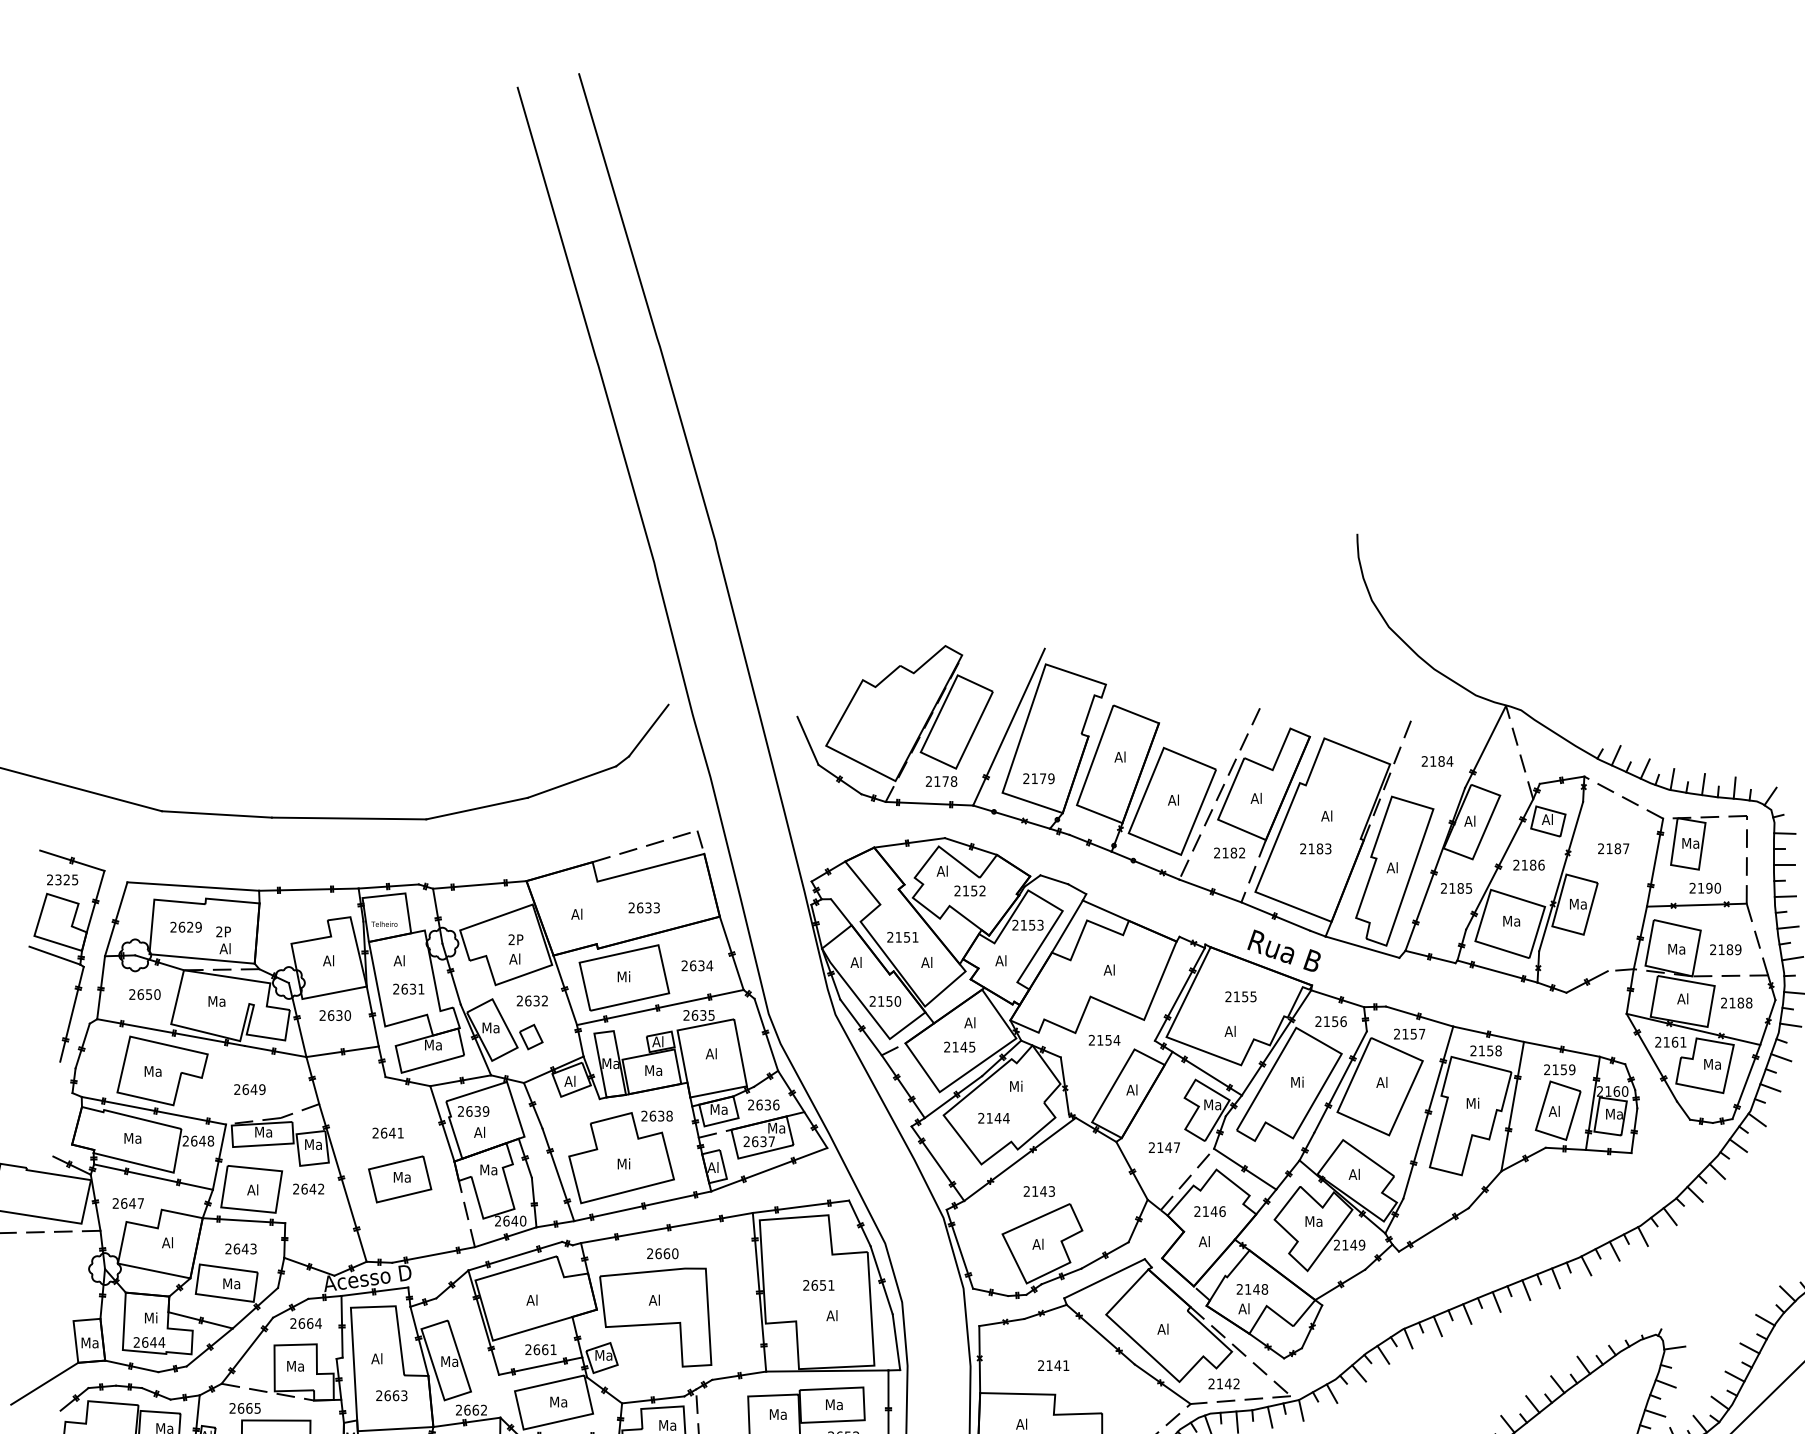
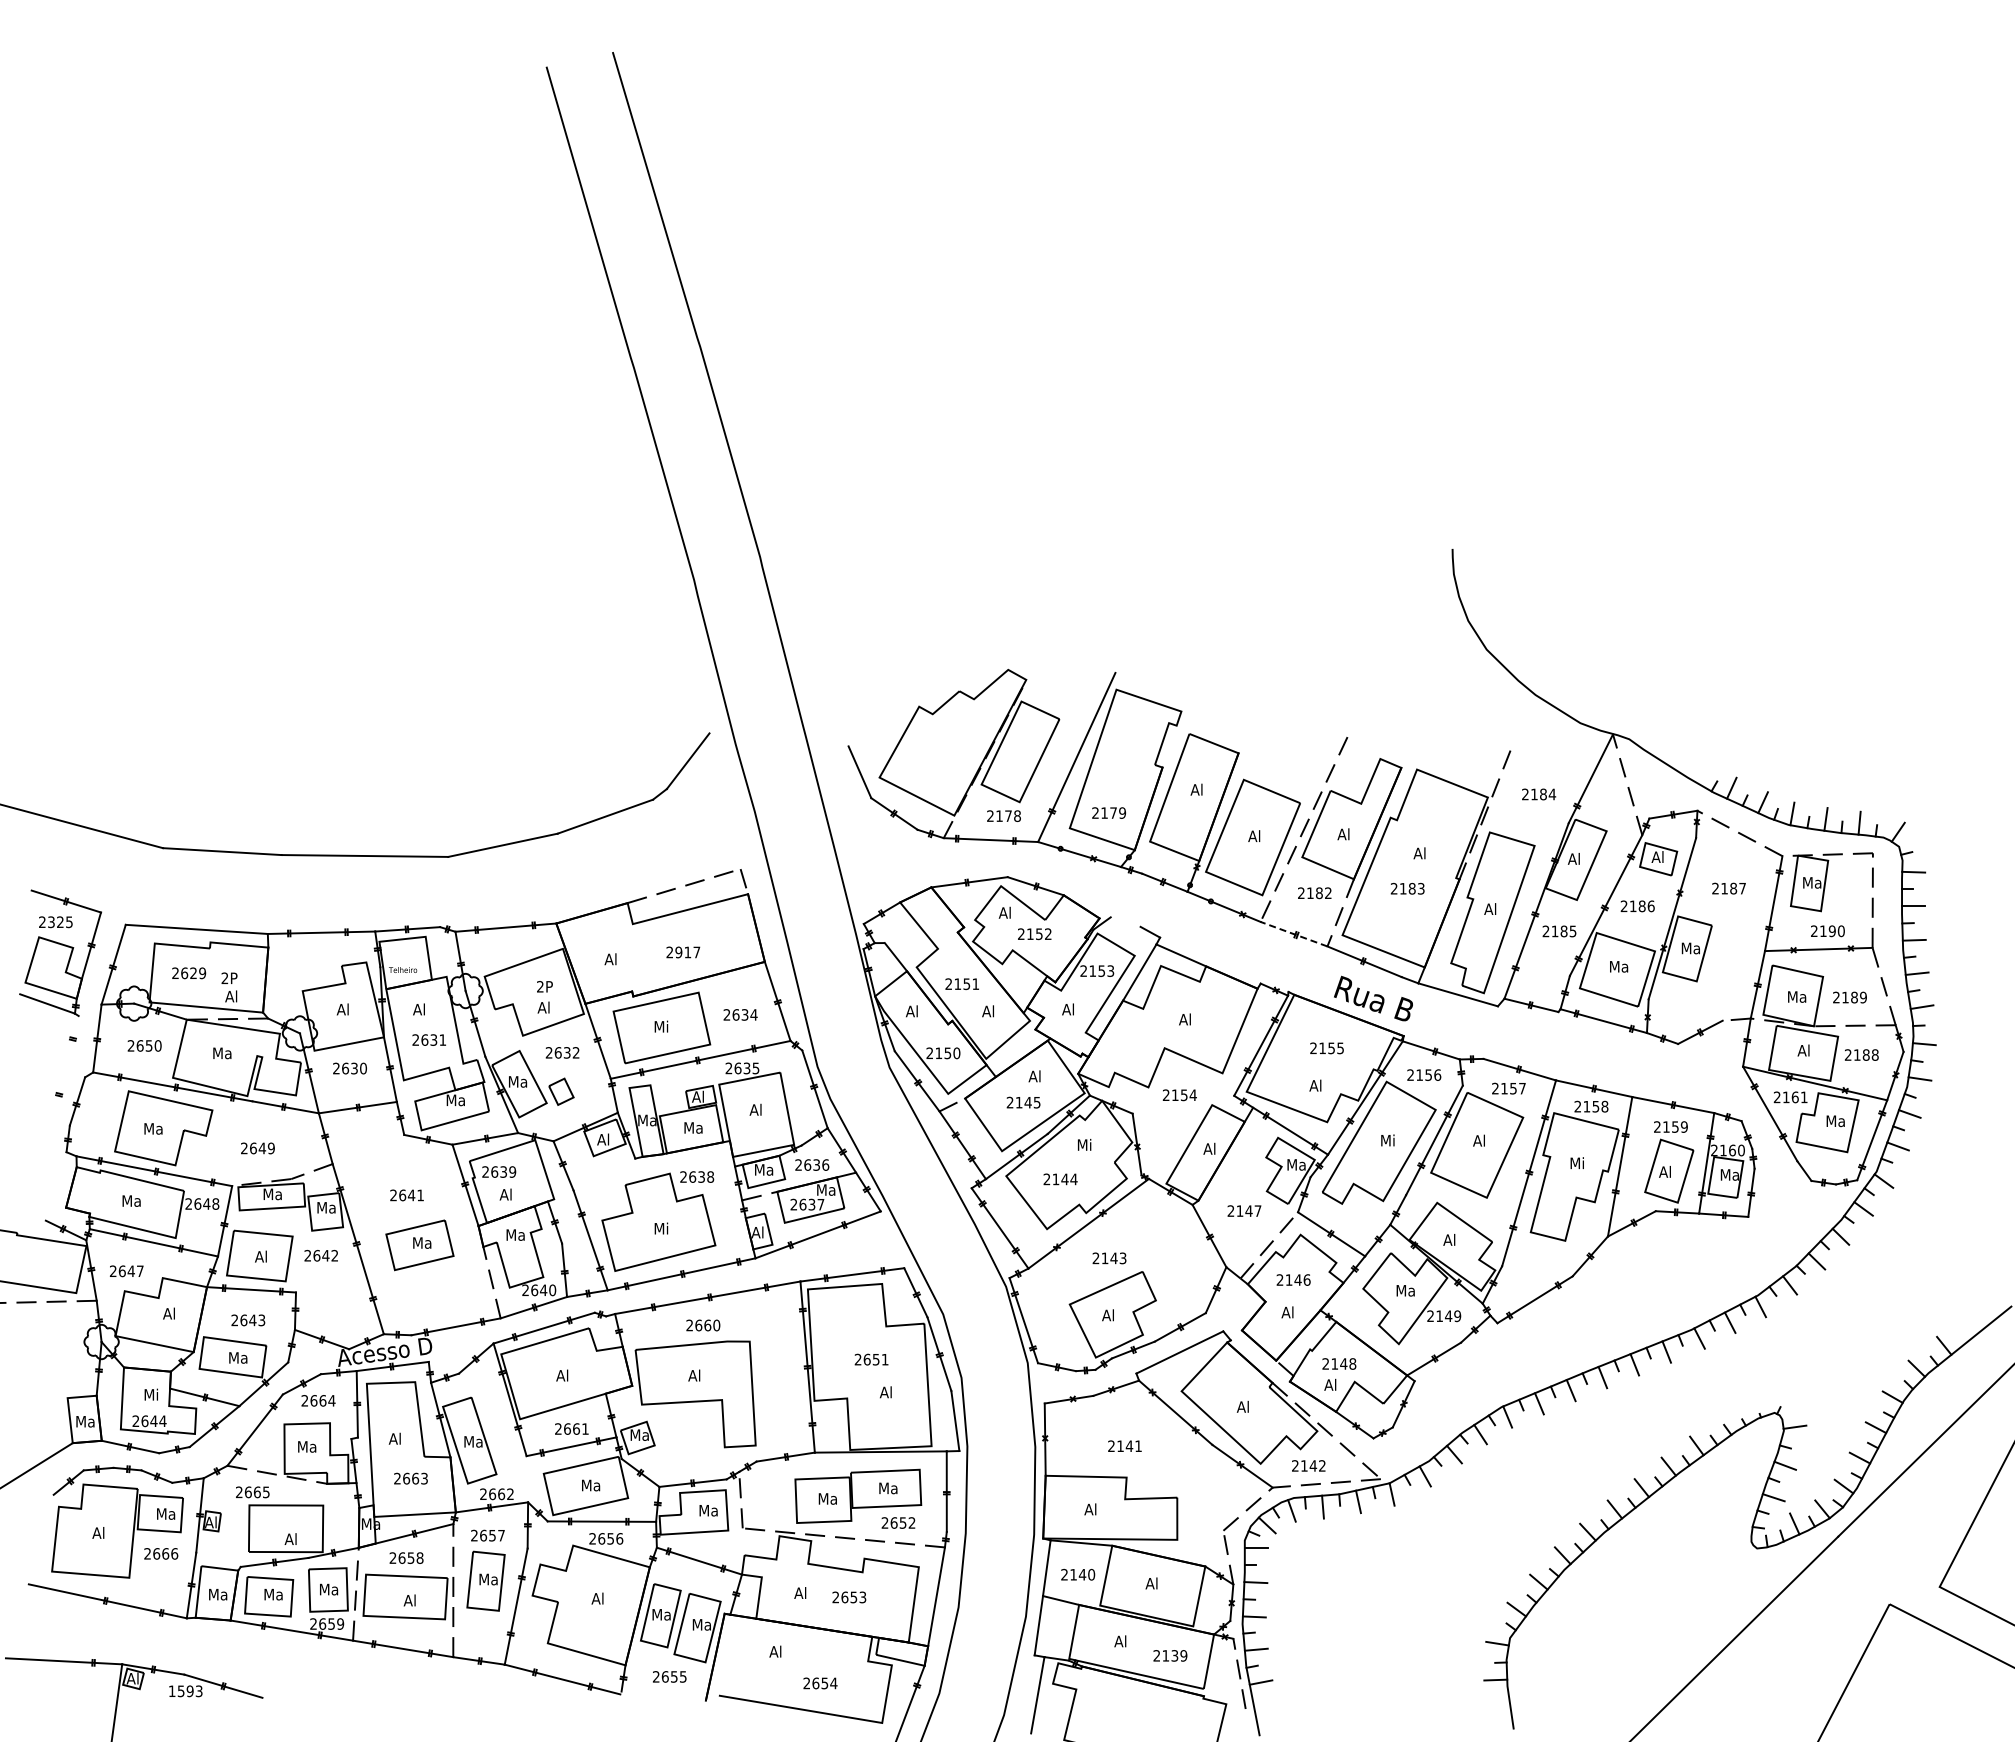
line: (1054, 879) -> (1125, 921), removed
line: (1210, 891) -> (1294, 934), solid -> dashed
text: (648, 907) -> (687, 952), 2633 -> 2917
line: (71, 1014) -> (65, 1067), removed

